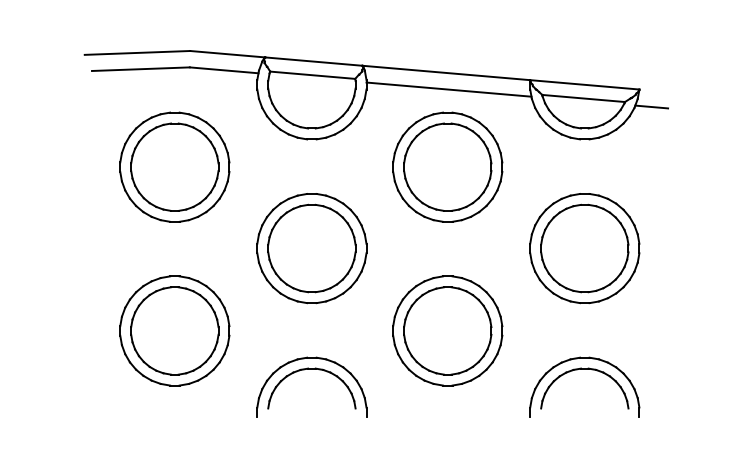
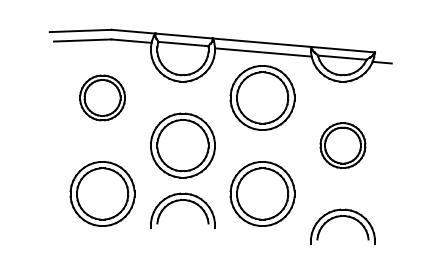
part: (174, 166) -> (102, 97), size x0.7
part: (583, 248) -> (342, 145), size x0.7
part: (305, 371) -> (179, 201), moved

